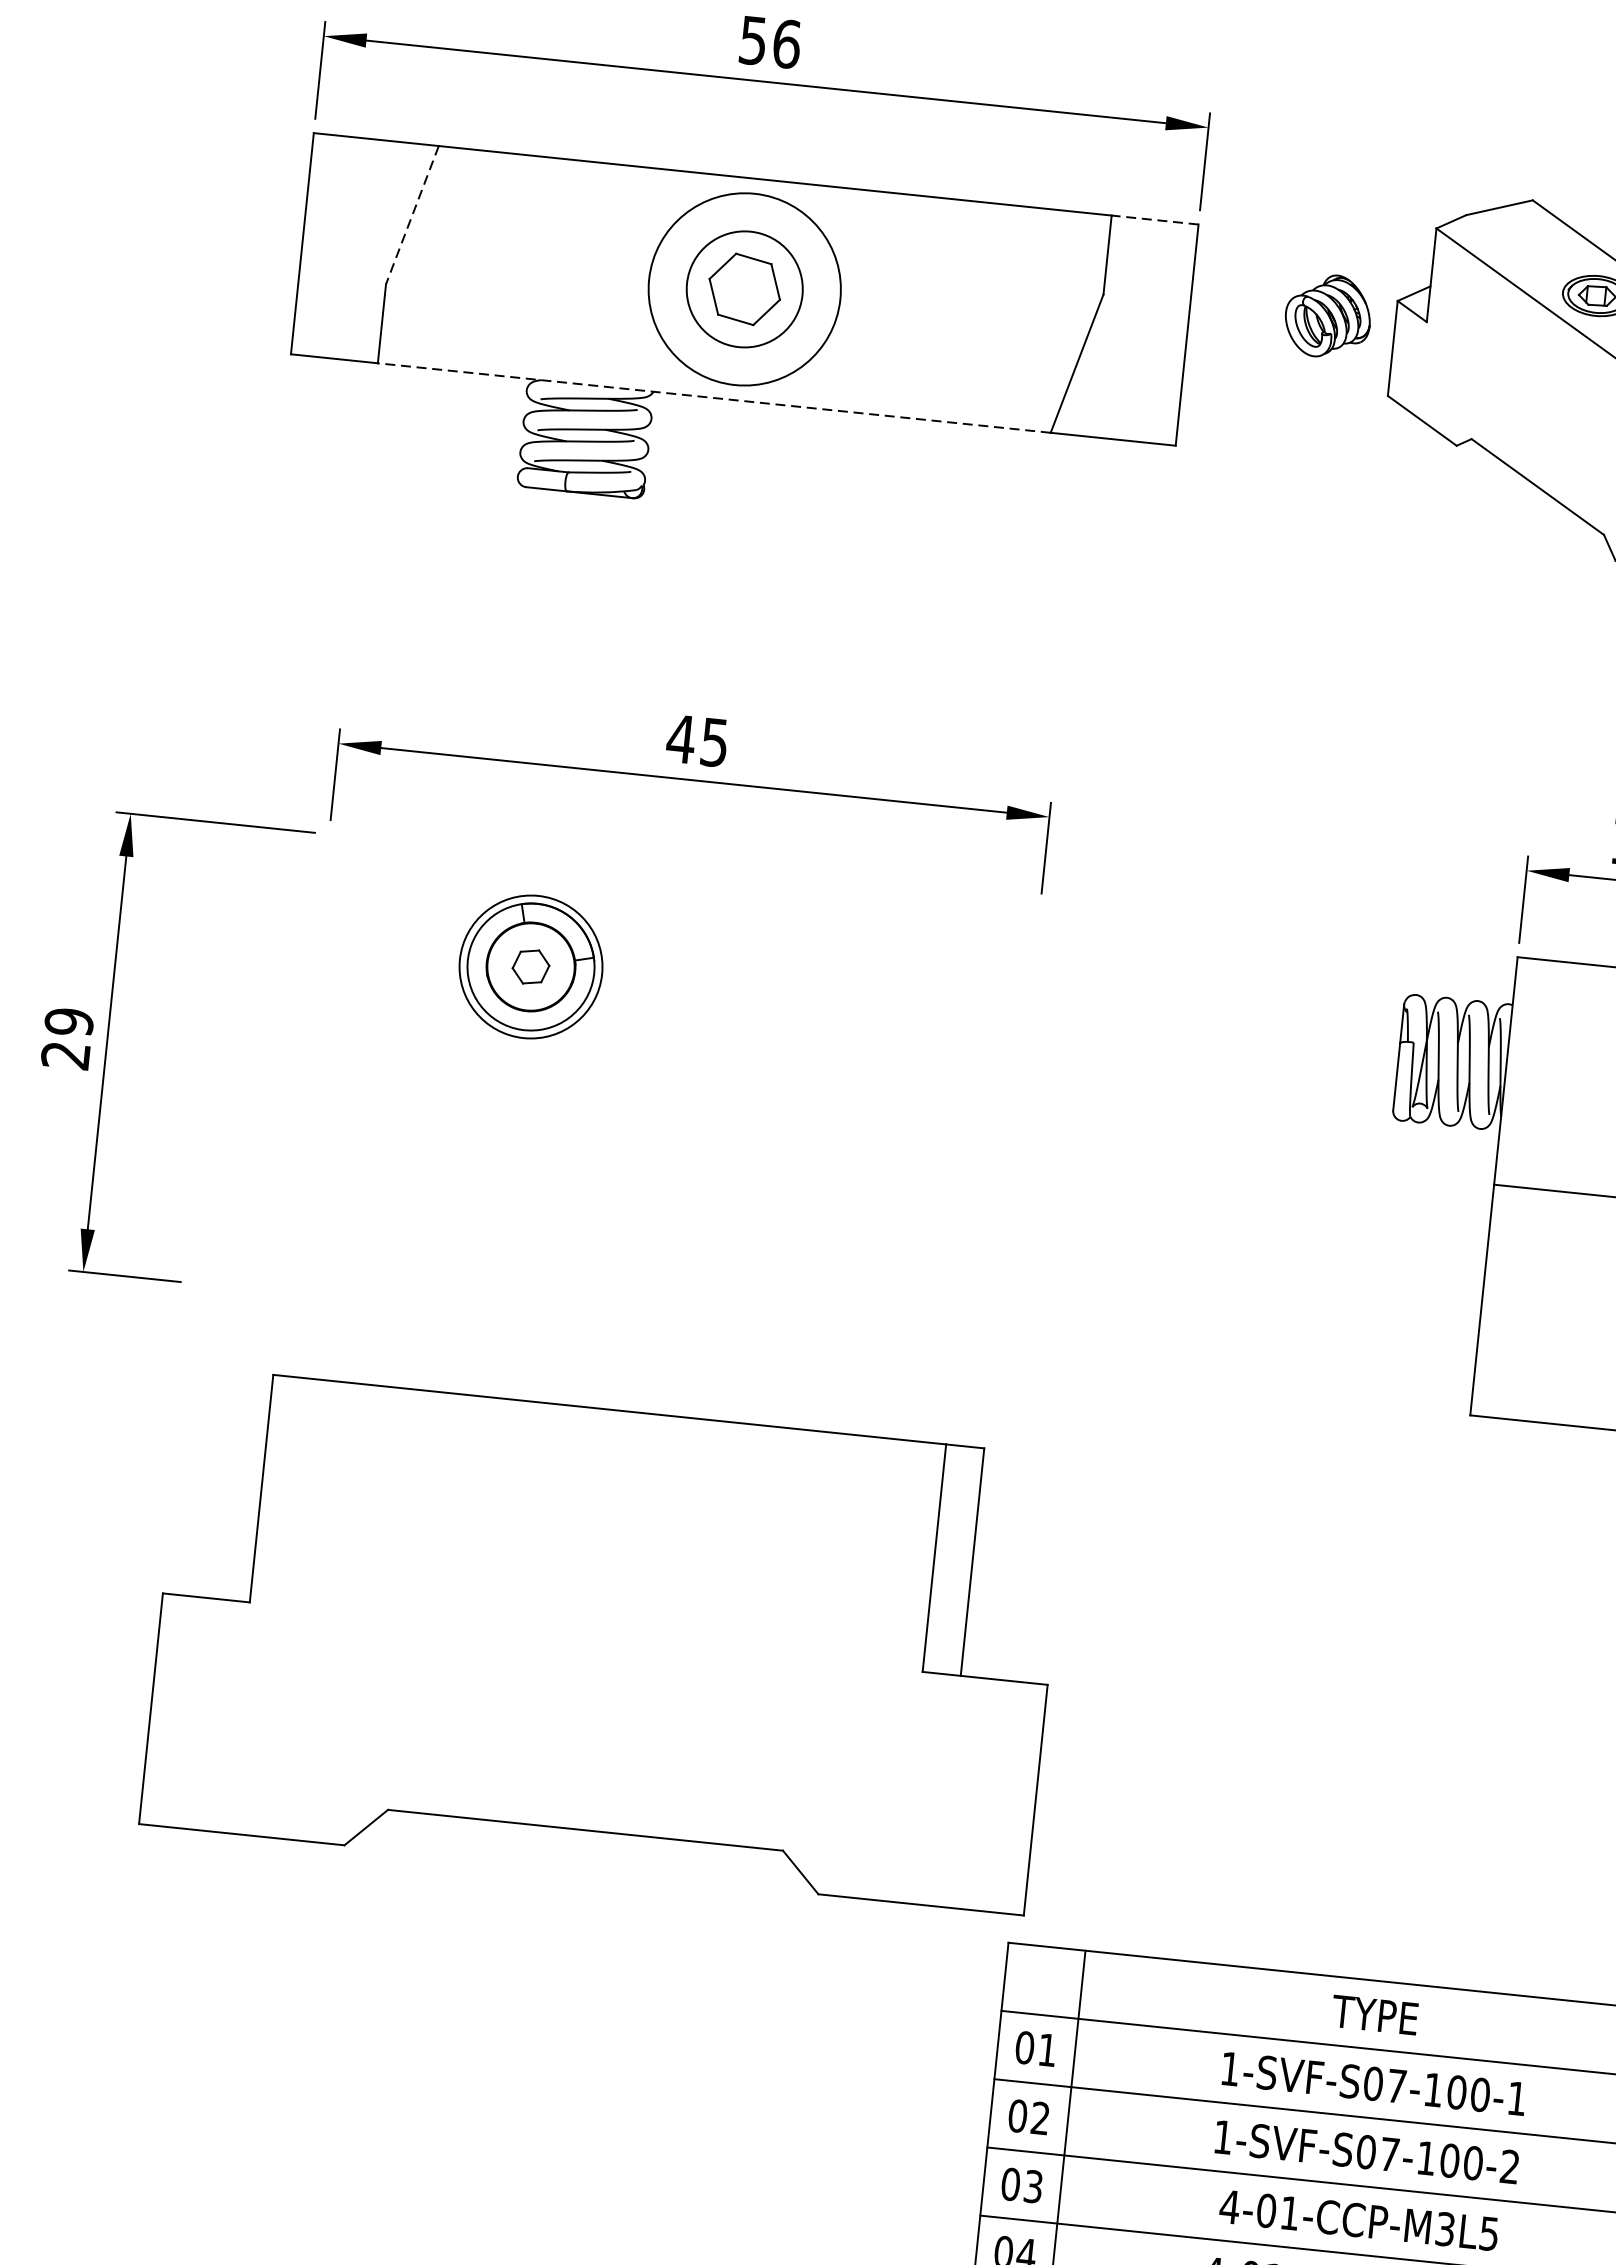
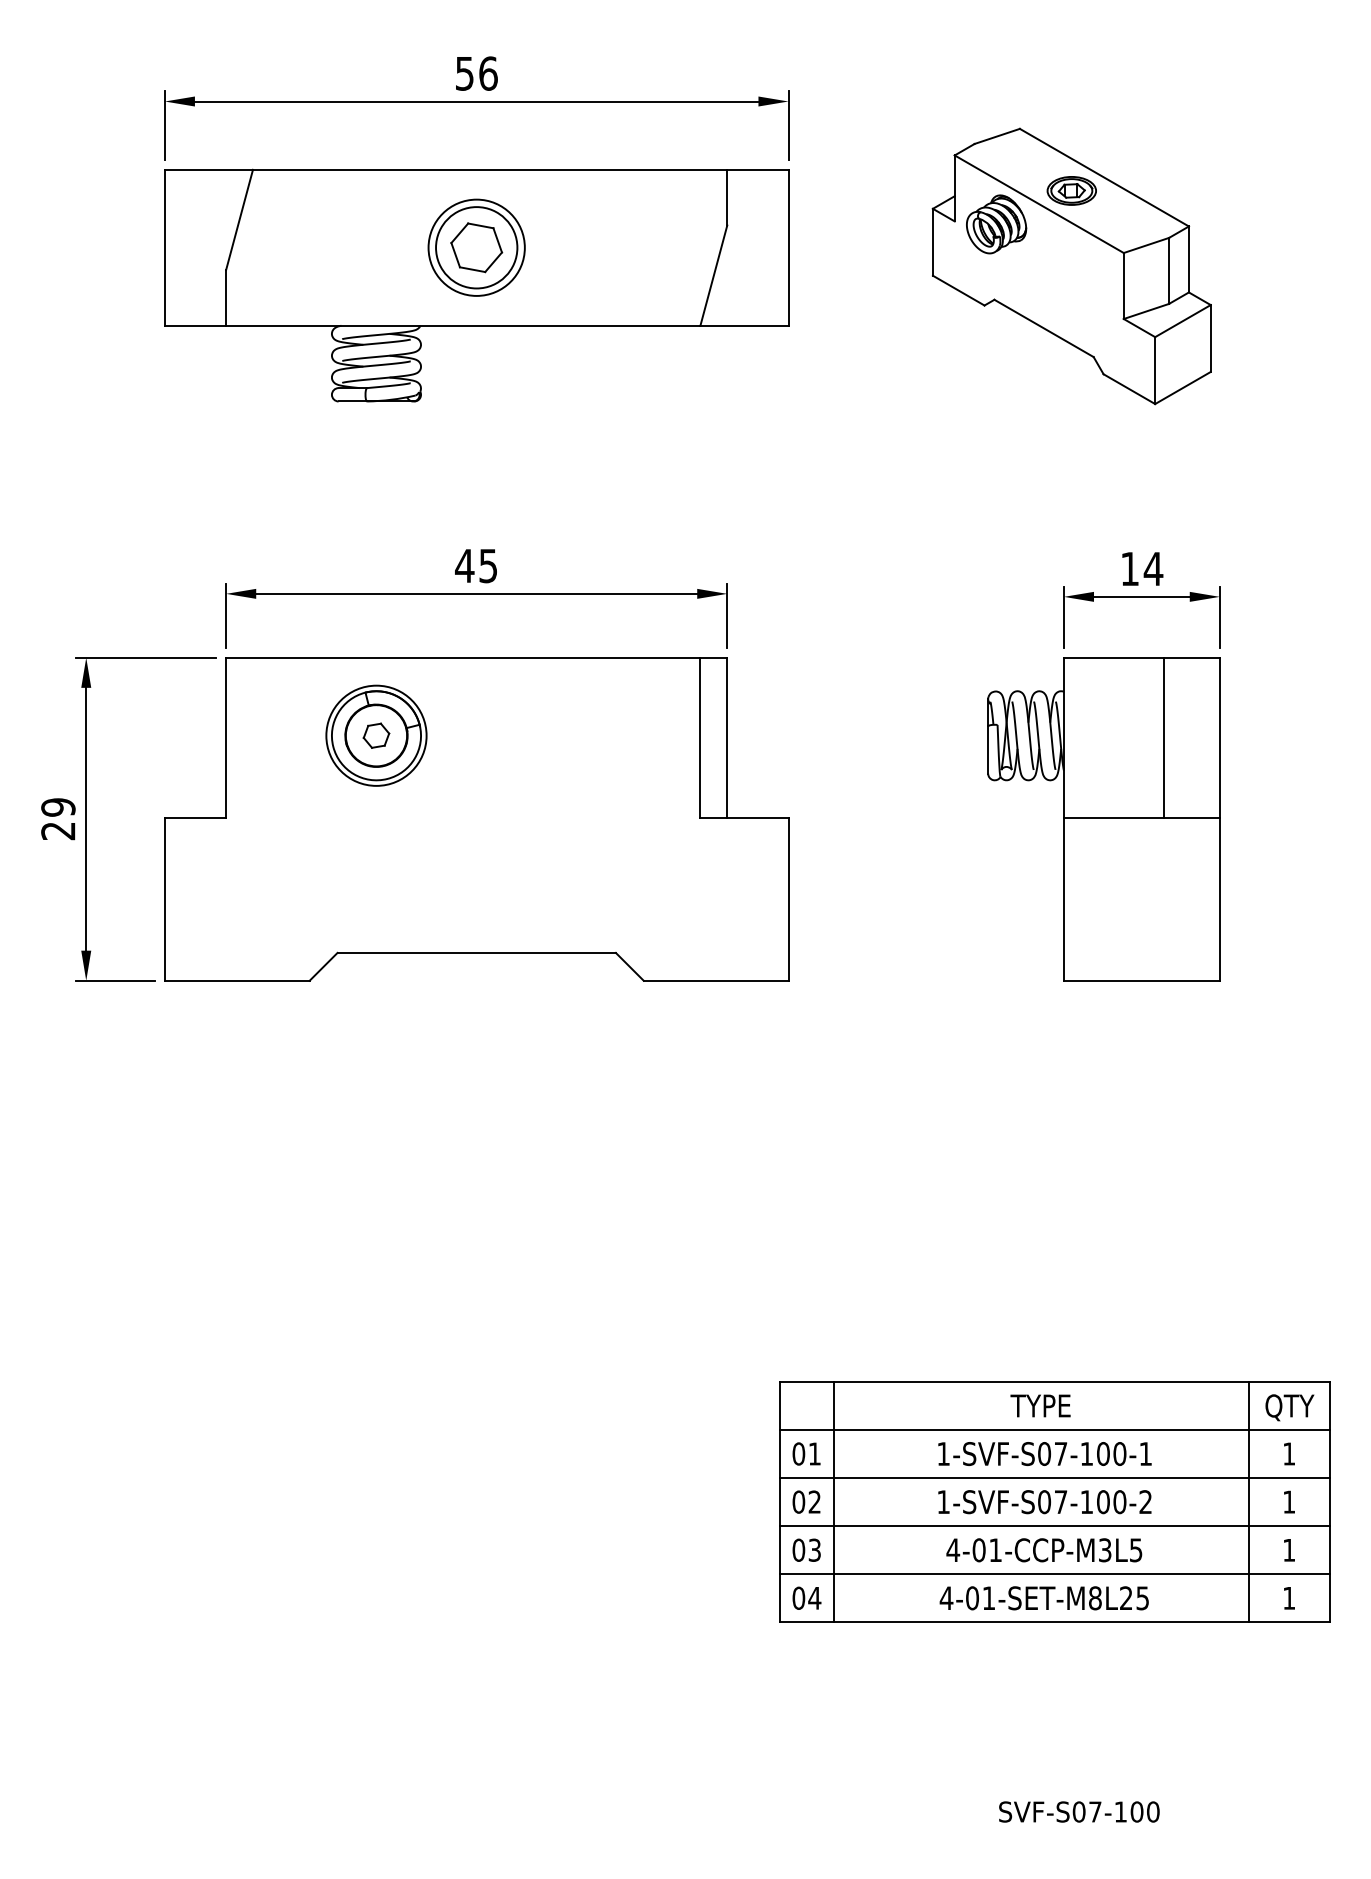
line: (412, 214) -> (239, 219), dashed -> solid
line: (1154, 219) -> (757, 169), dashed -> solid
circle: (744, 288) -> (476, 247), size x0.71
part: (1328, 316) -> (996, 224), moved
line: (713, 397) -> (462, 325), dashed -> solid
part: (604, 1640) -> (476, 819), moved

